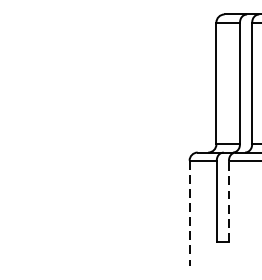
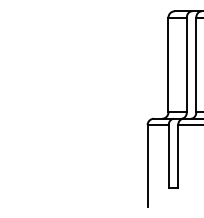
line: (229, 201) -> (178, 156), dashed -> solid
line: (189, 213) -> (147, 166), dashed -> solid

